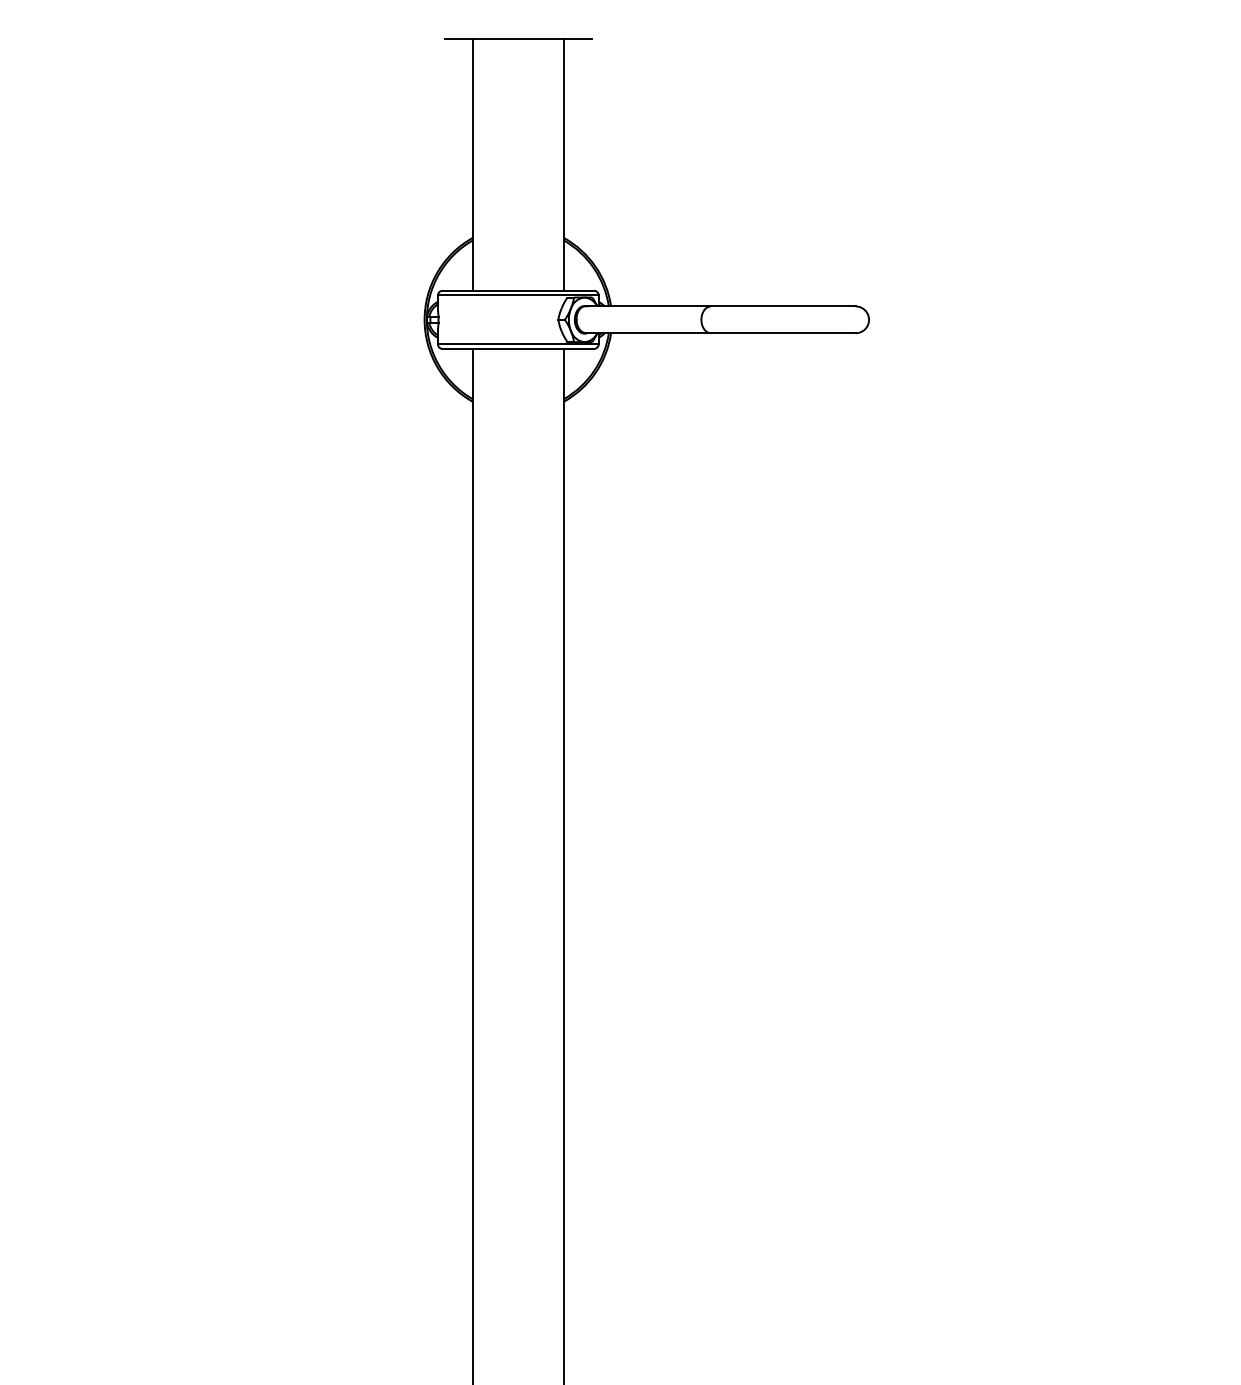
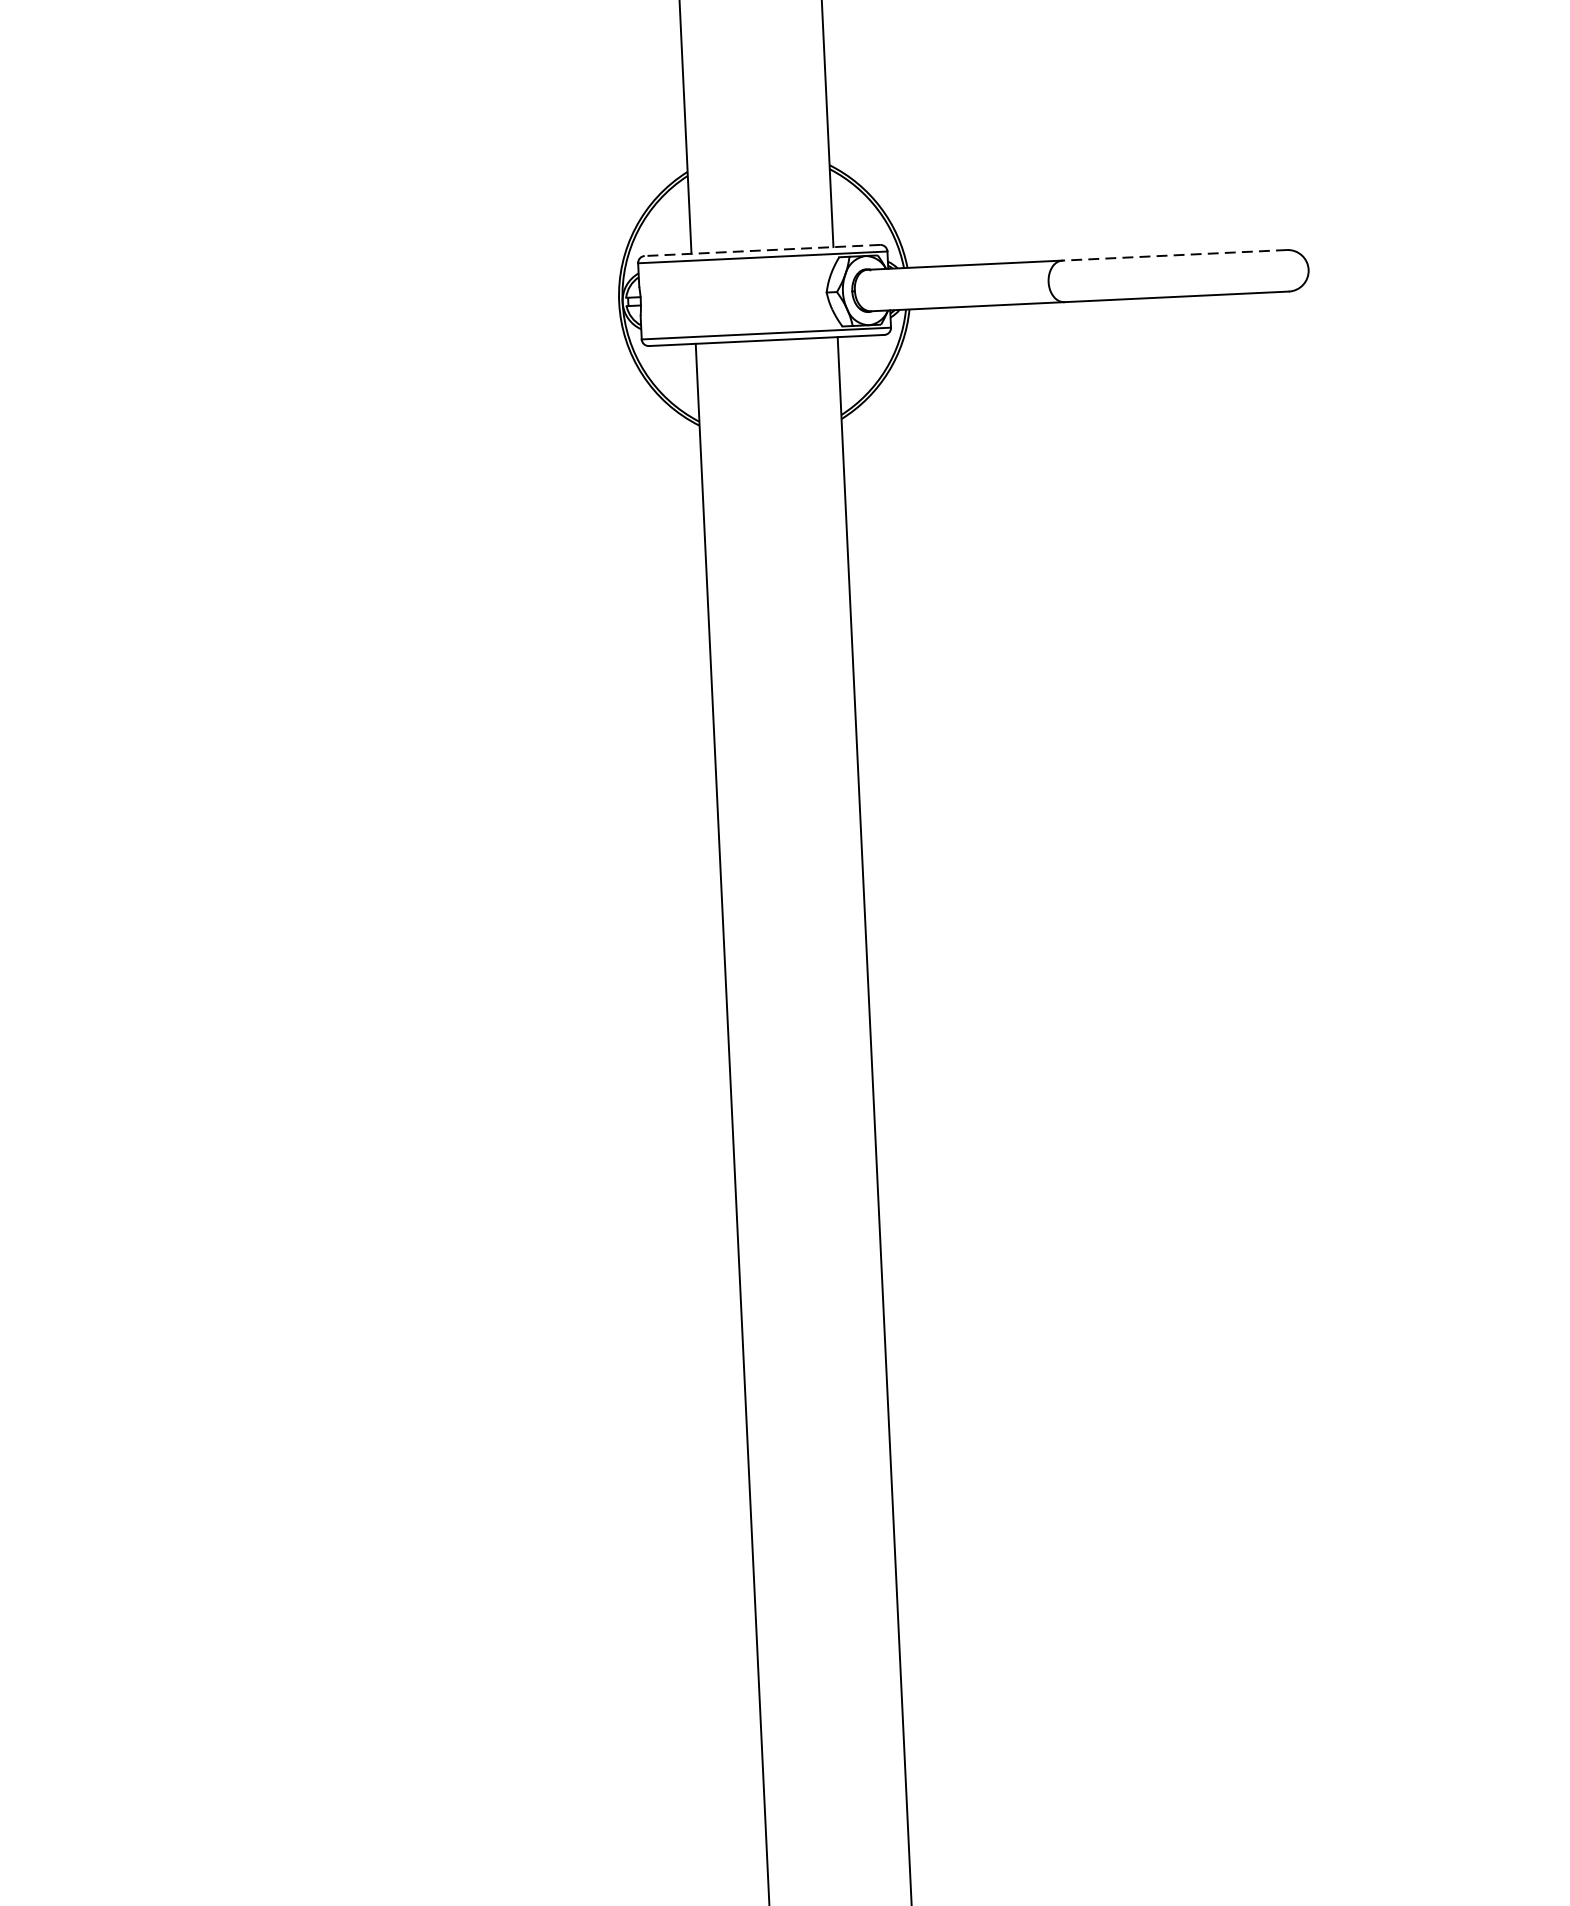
line: (518, 290) -> (762, 249), solid -> dashed
line: (782, 306) -> (1173, 255), solid -> dashed

